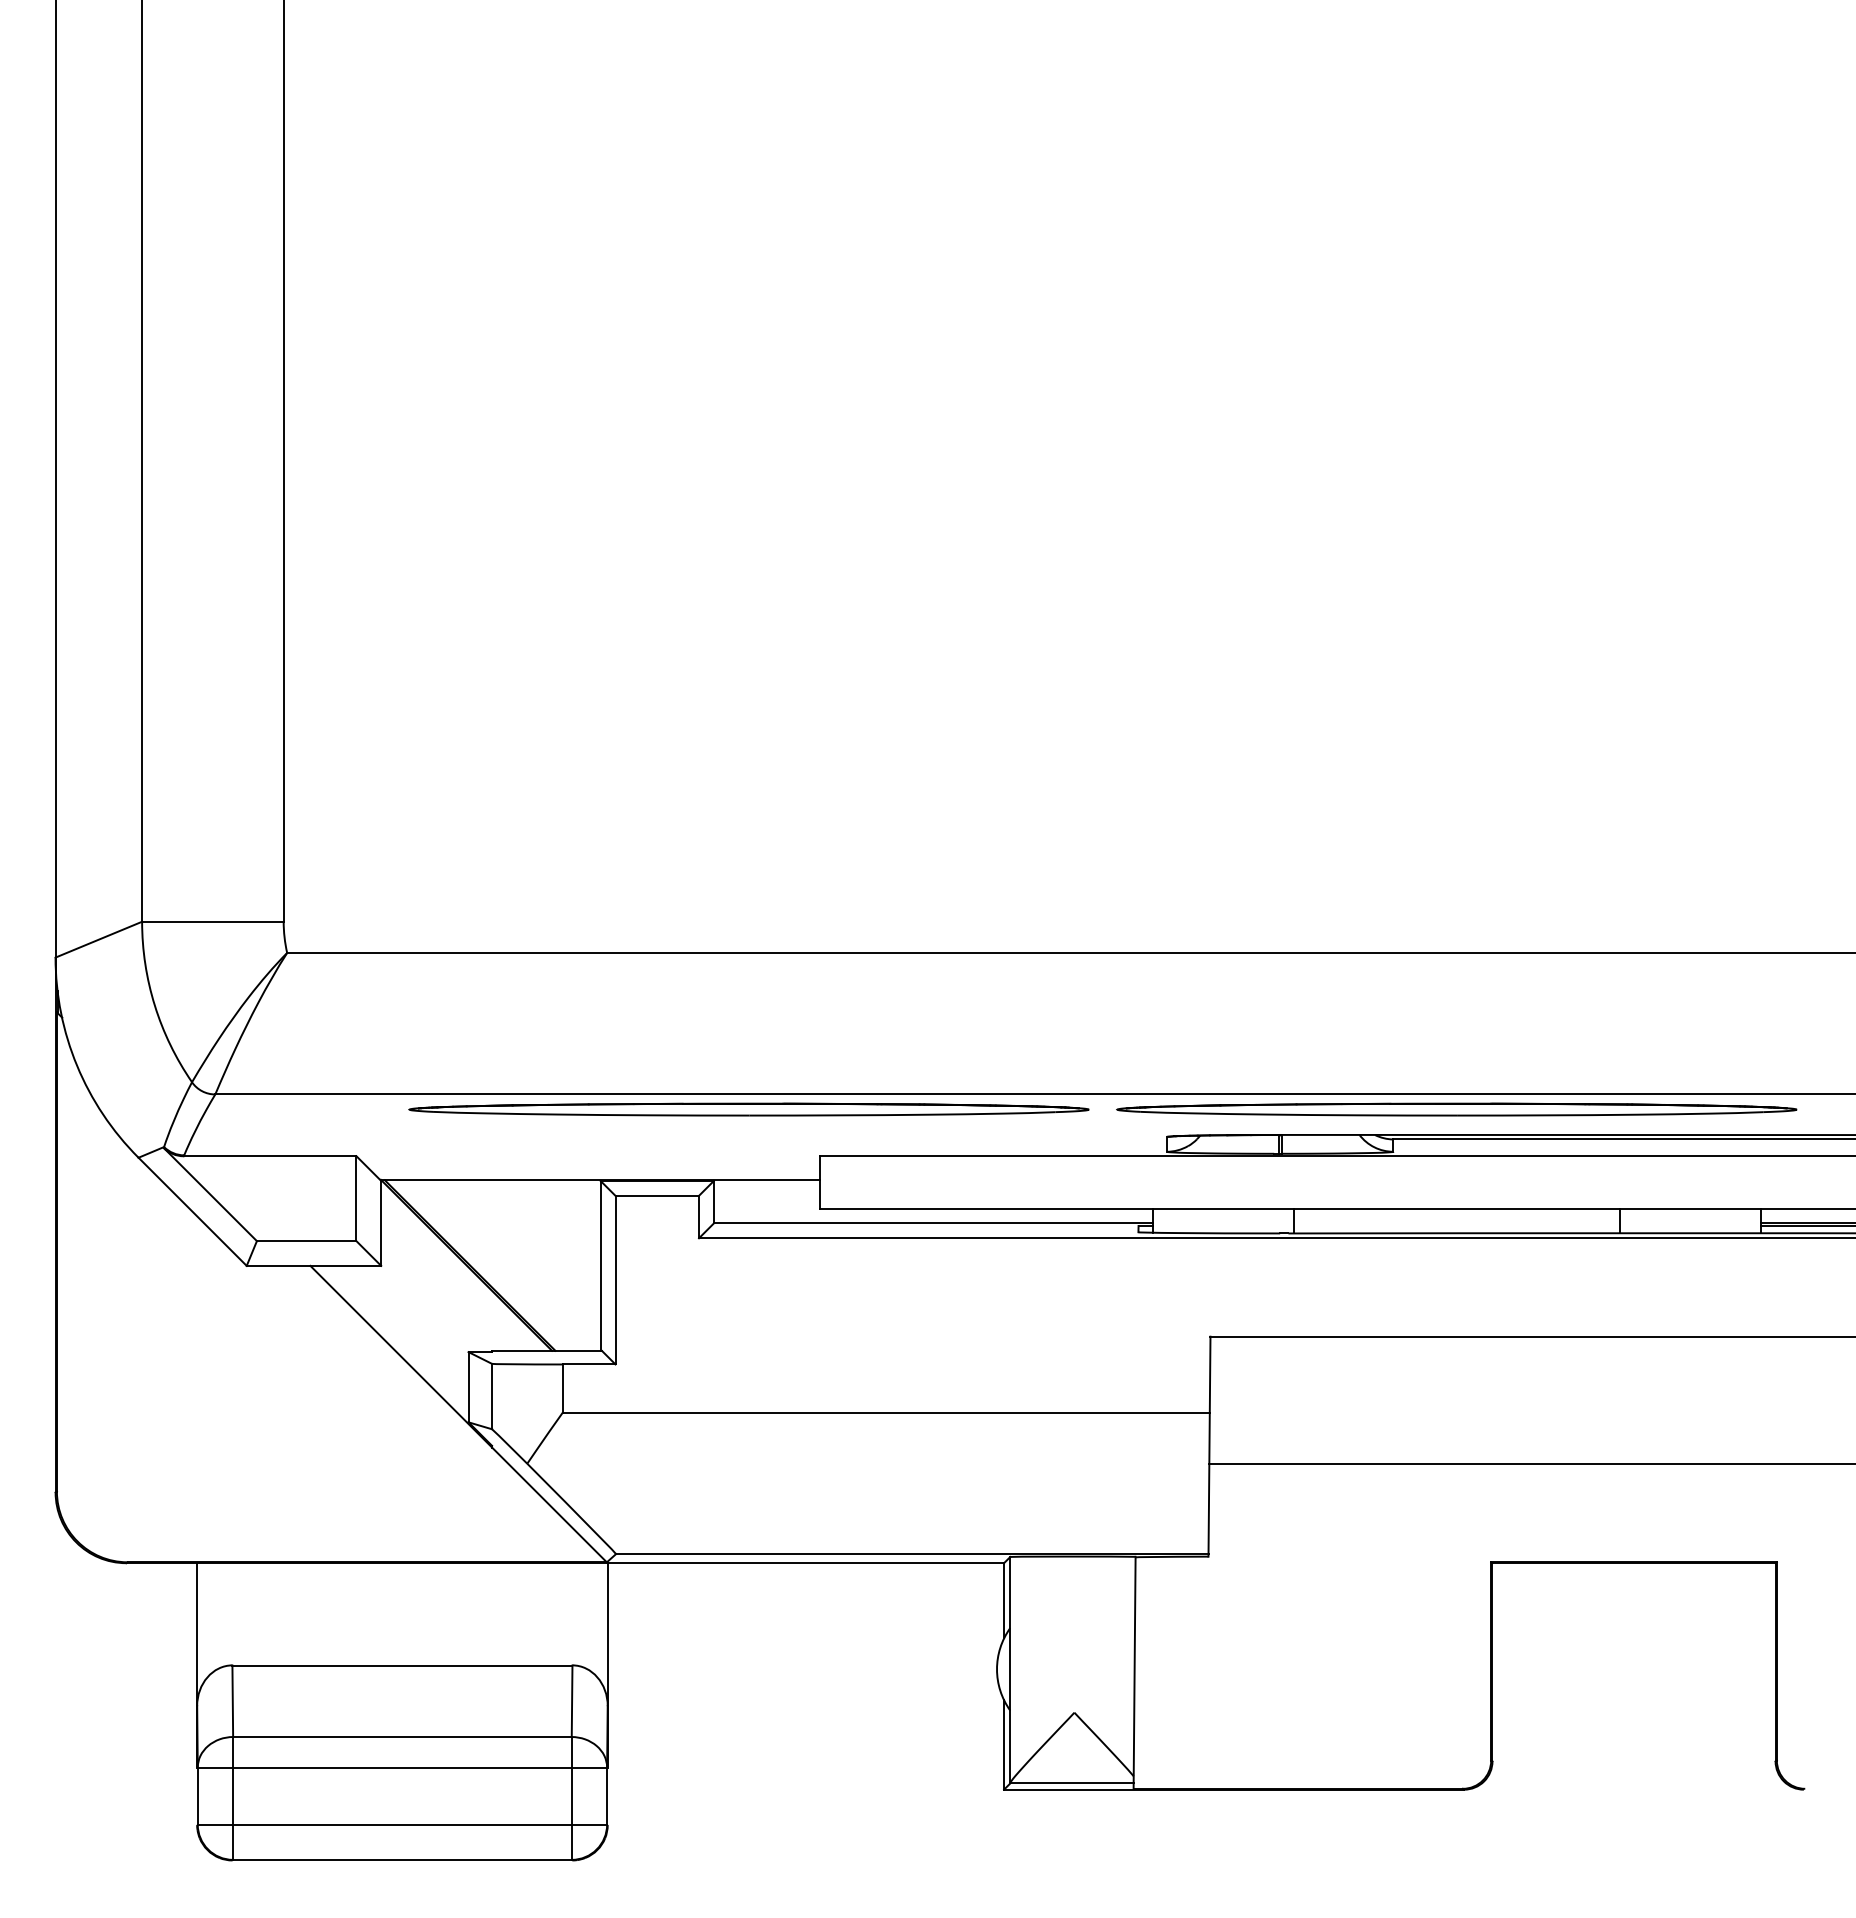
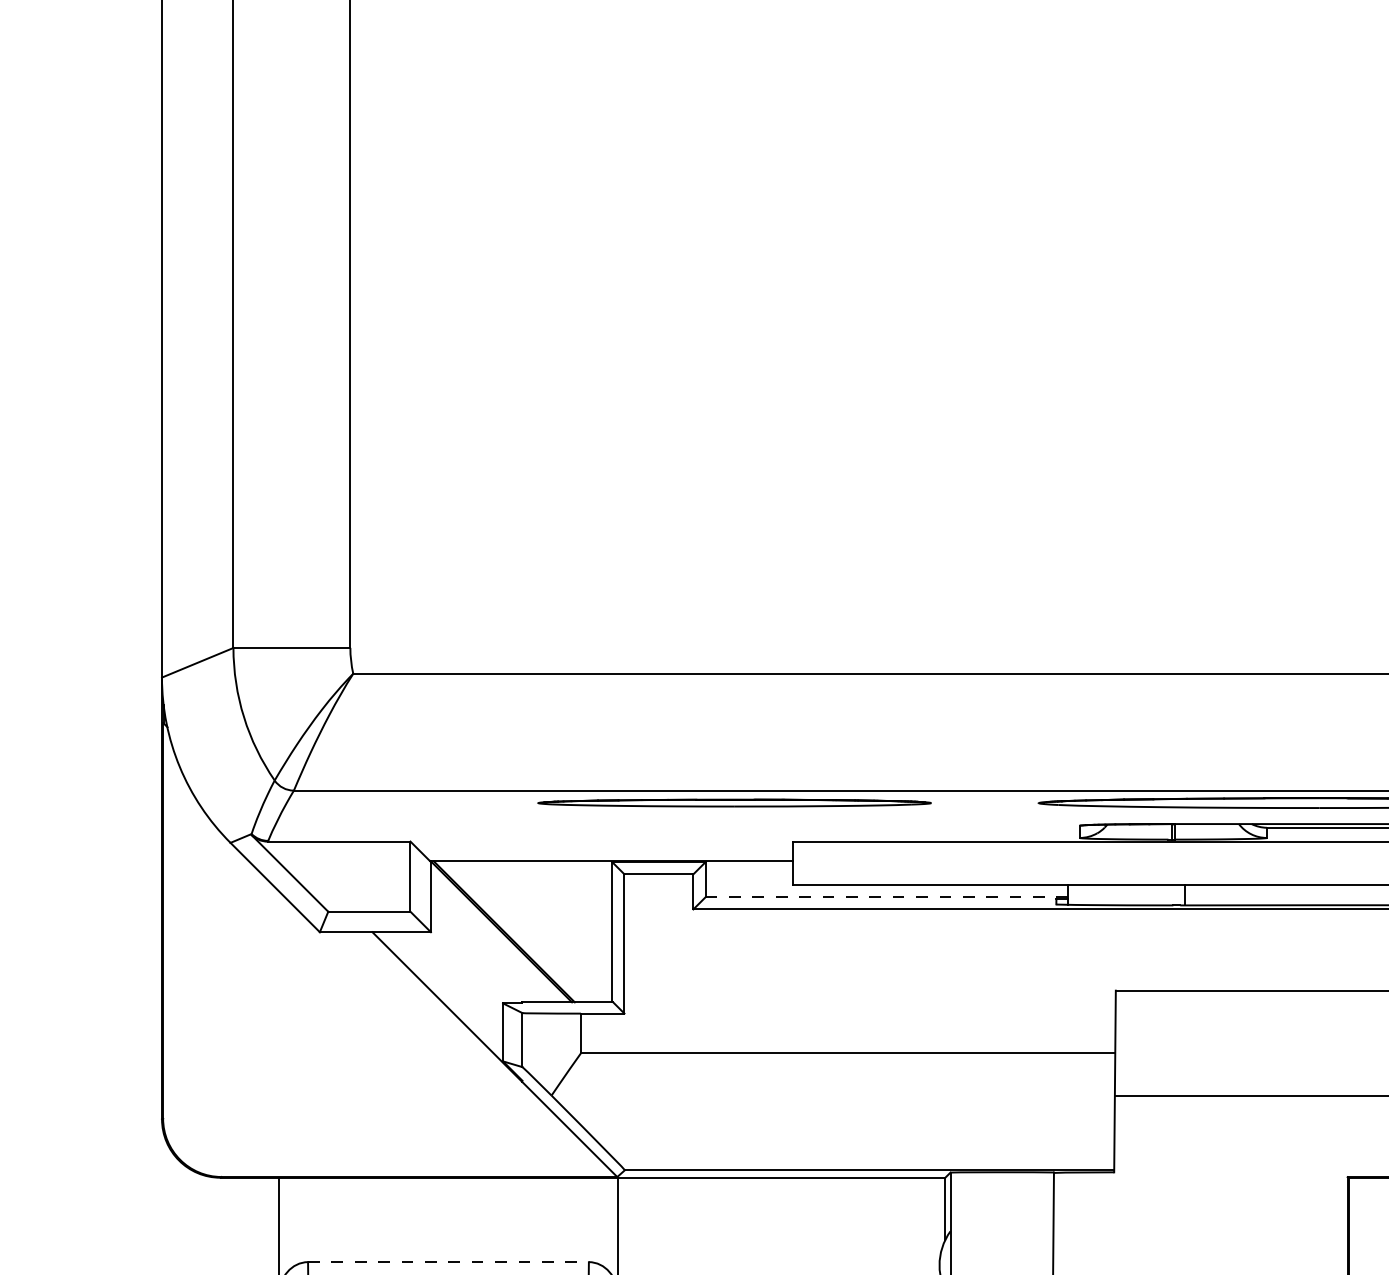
part: (748, 1109) -> (734, 803), size x0.7
line: (933, 1223) -> (887, 897), solid -> dashed
line: (402, 1665) -> (448, 1262), solid -> dashed

